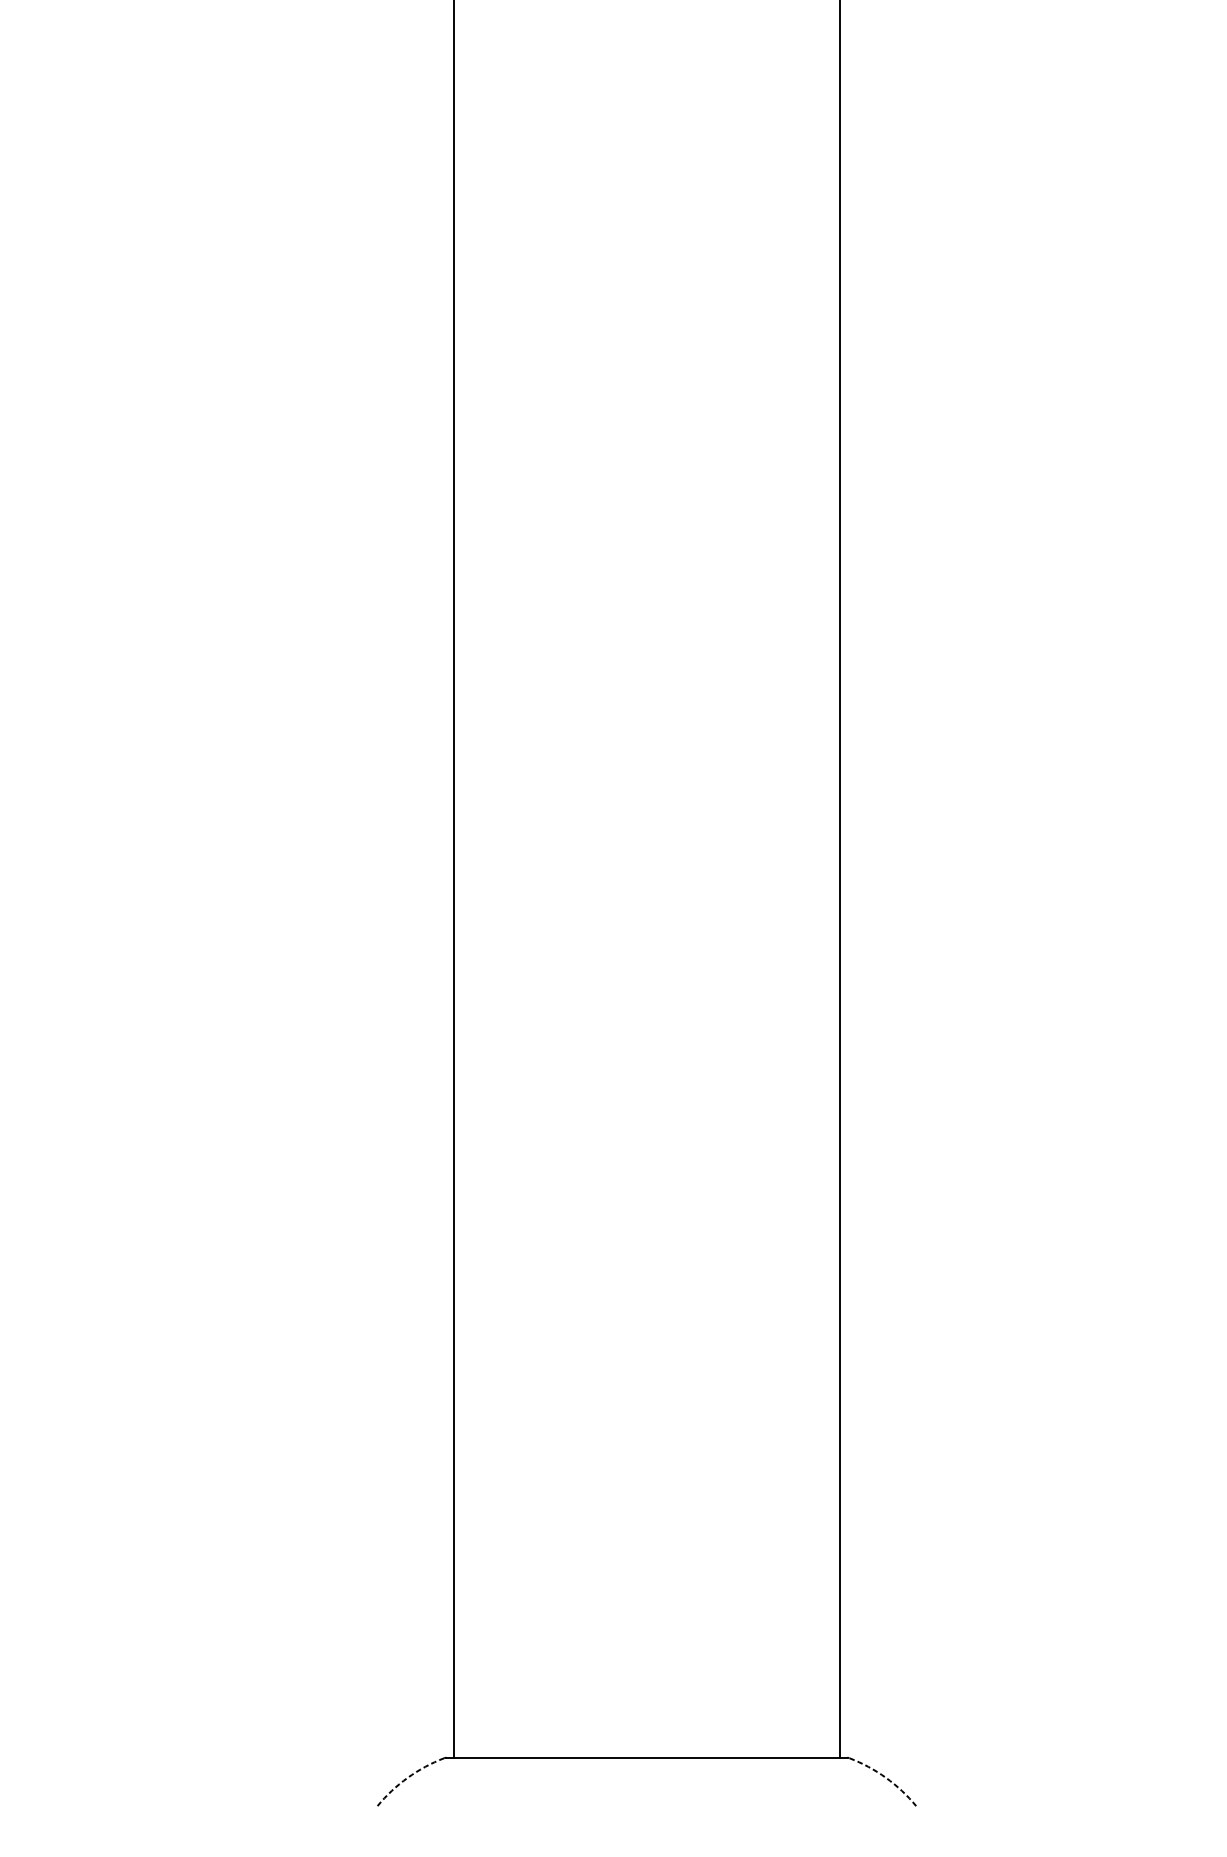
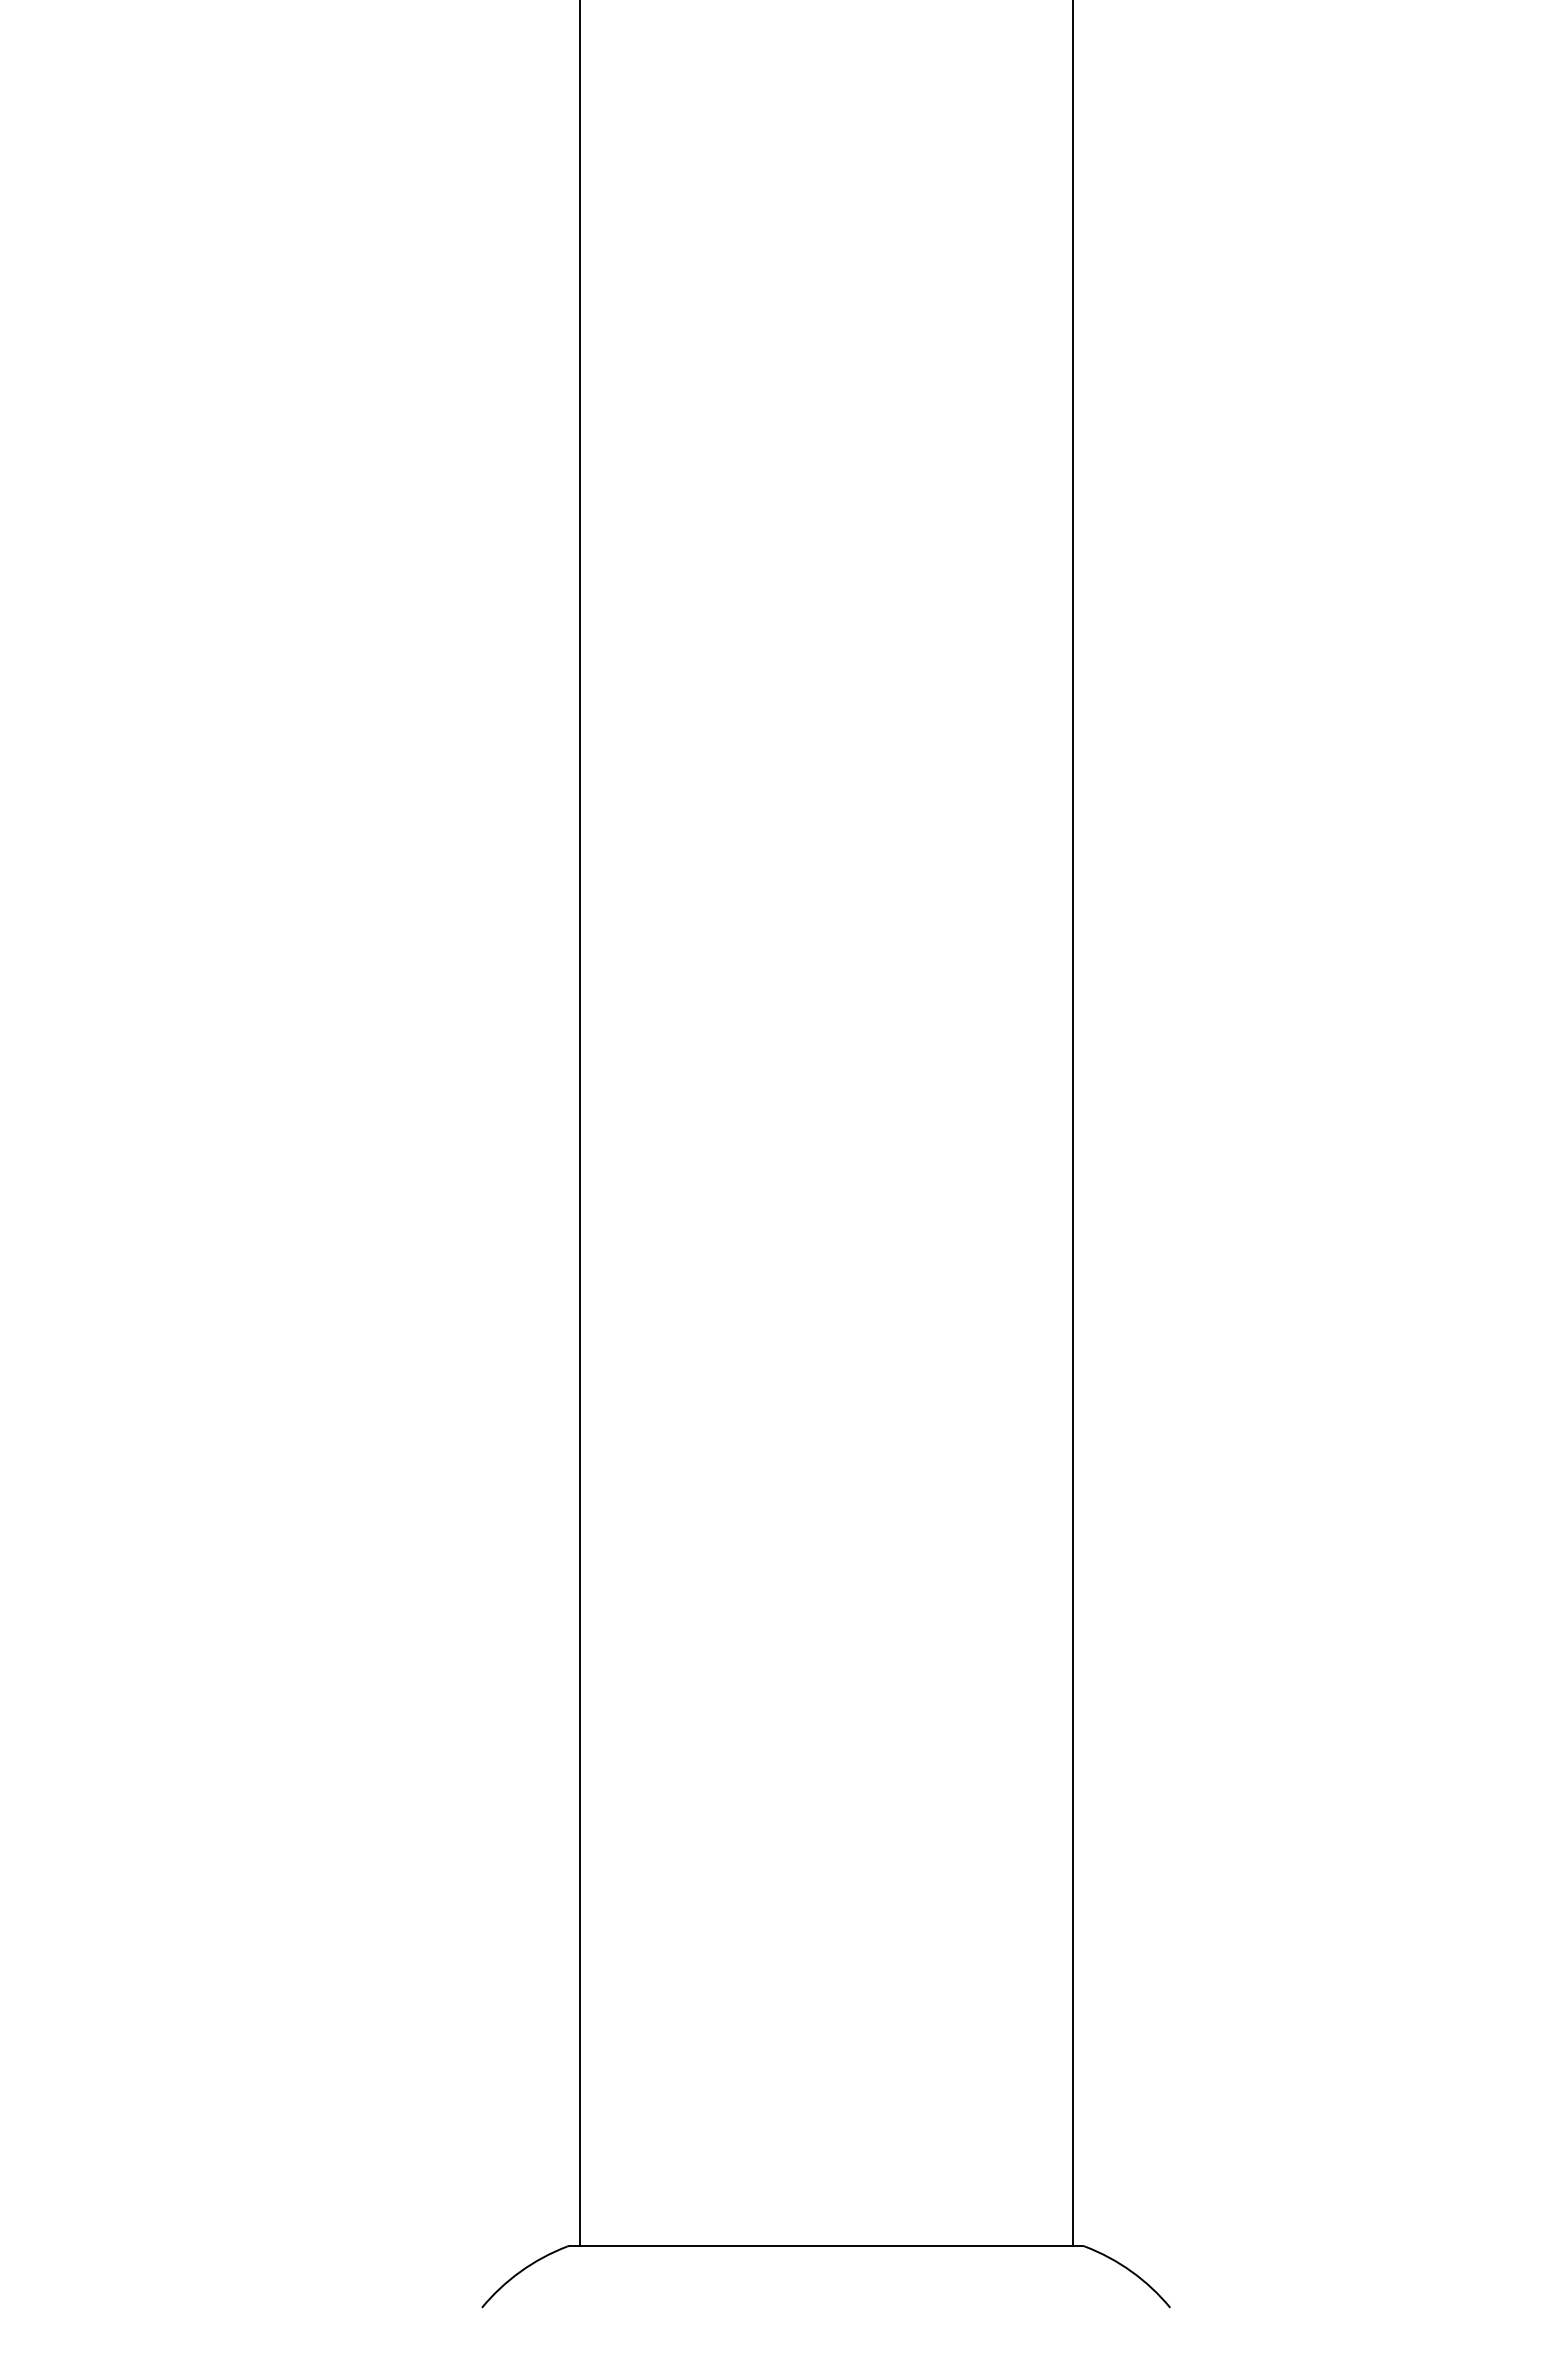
arc: (407, 1777) -> (520, 2271), dashed -> solid
arc: (885, 1777) -> (1131, 2271), dashed -> solid

